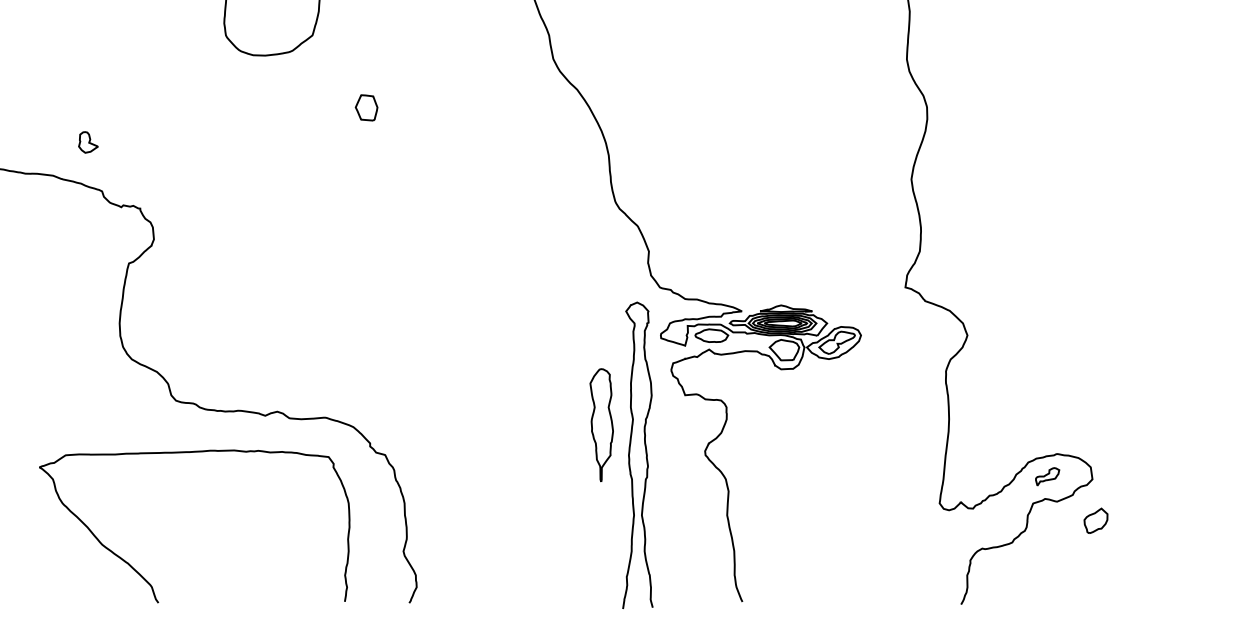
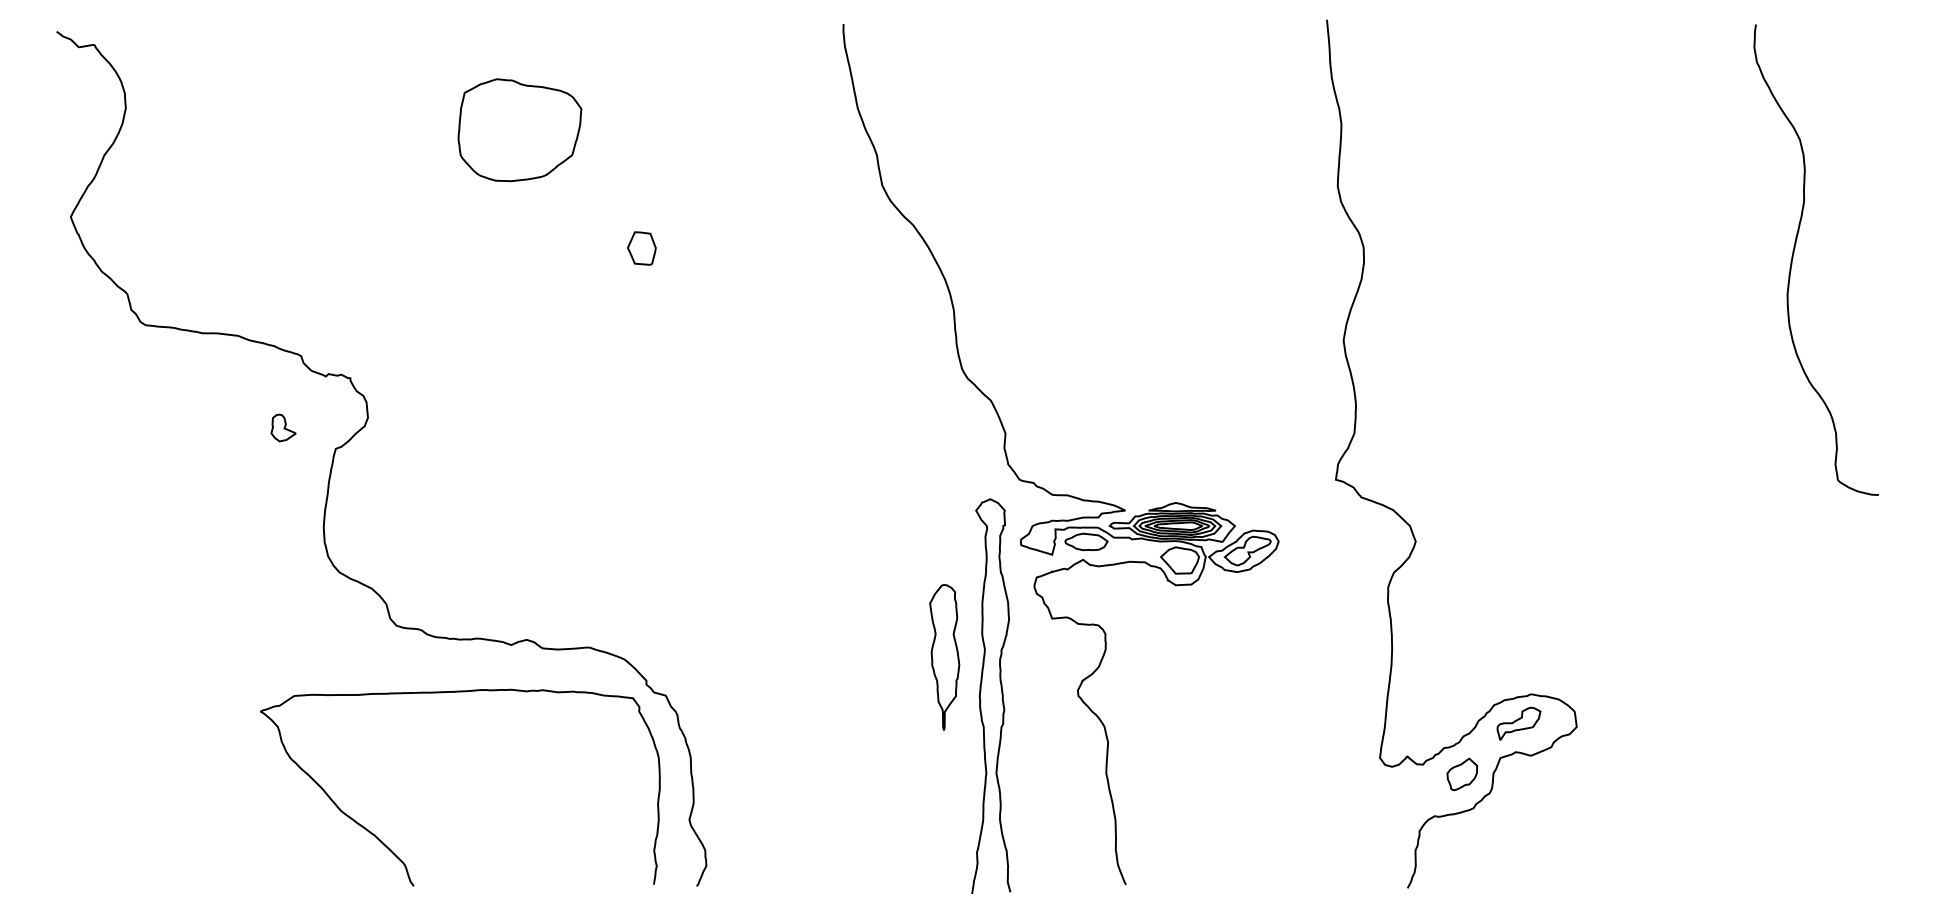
part: (88, 142) -> (283, 427), moved
part: (1047, 476) -> (1518, 723), size x1.43
part: (1095, 520) -> (1461, 774), moved
curve: (143, 576) -> (394, 852), moved

